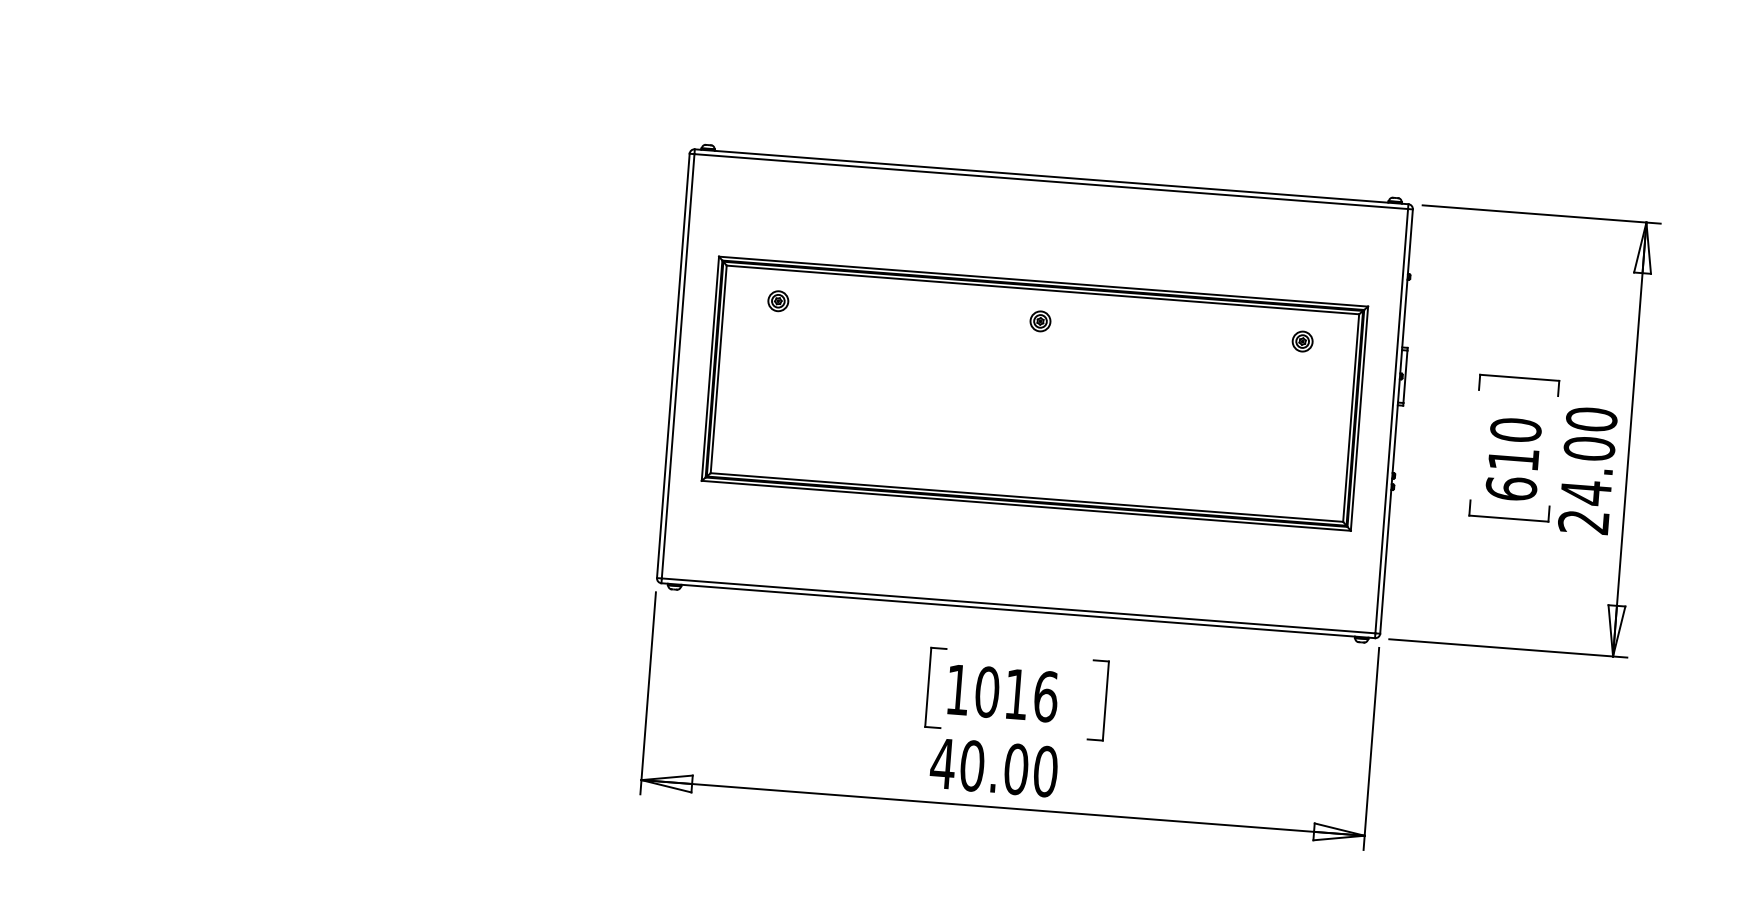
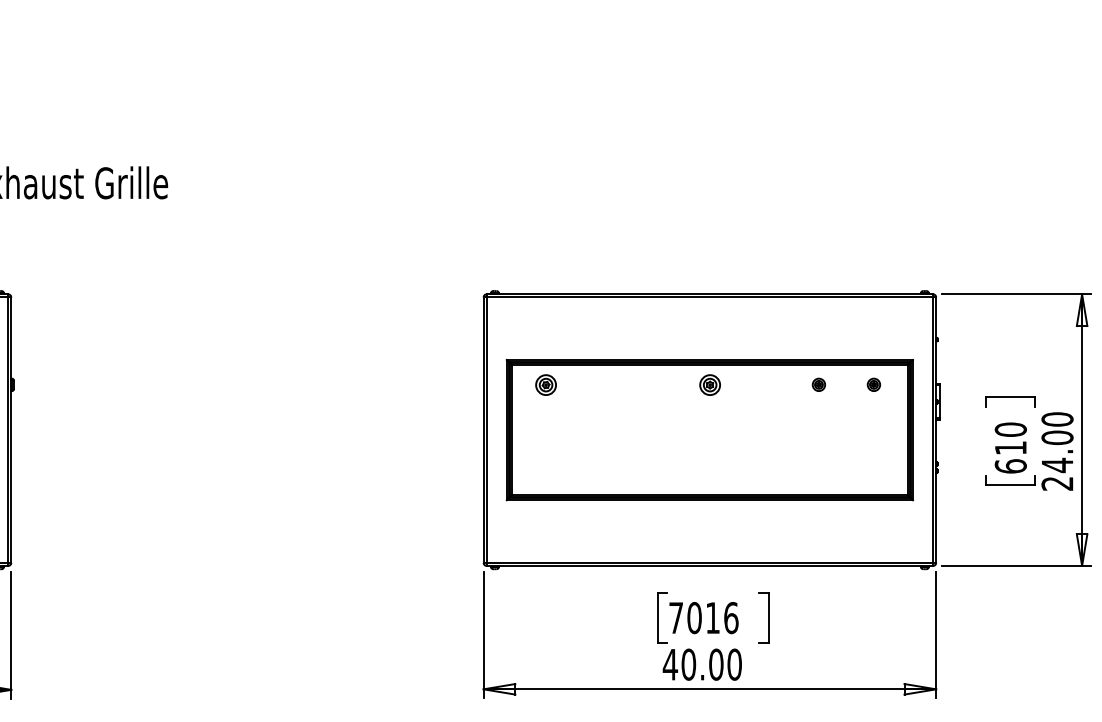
part: (777, 300) -> (545, 384), size x1.6
part: (1039, 320) -> (709, 384), size x1.6
part: (1214, 334) -> (818, 384), added
text: (956, 688) -> (675, 617), 1016 -> 7016

